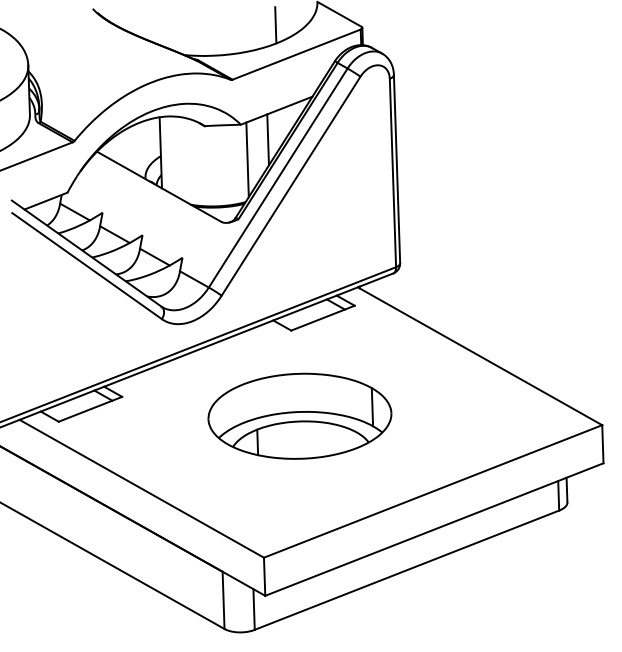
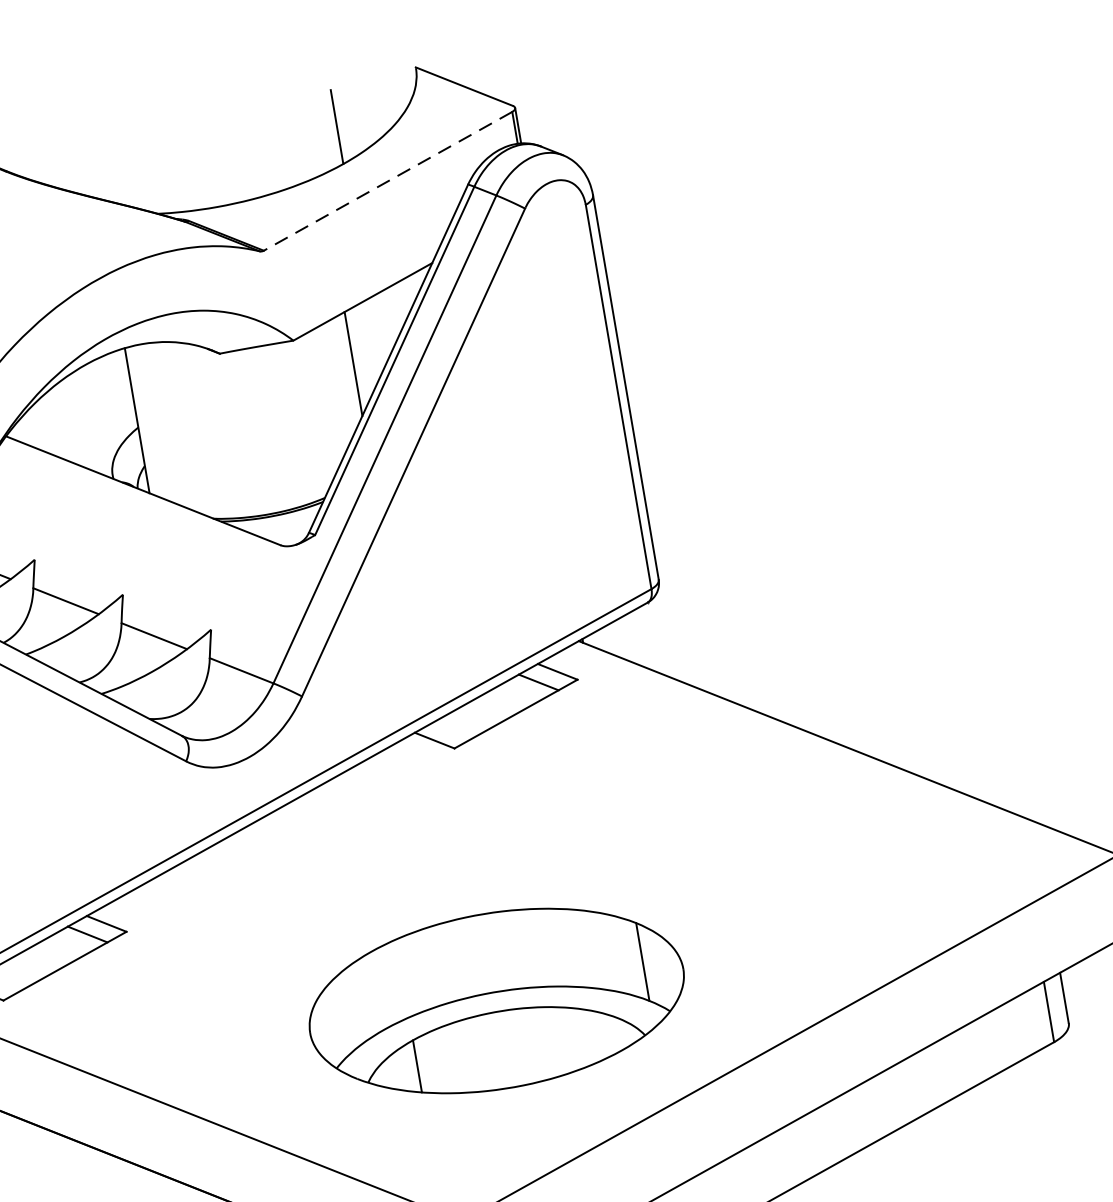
line: (296, 54) -> (387, 181), solid -> dashed
line: (247, 159) -> (316, 410), removed
part: (299, 415) -> (495, 999), moved

